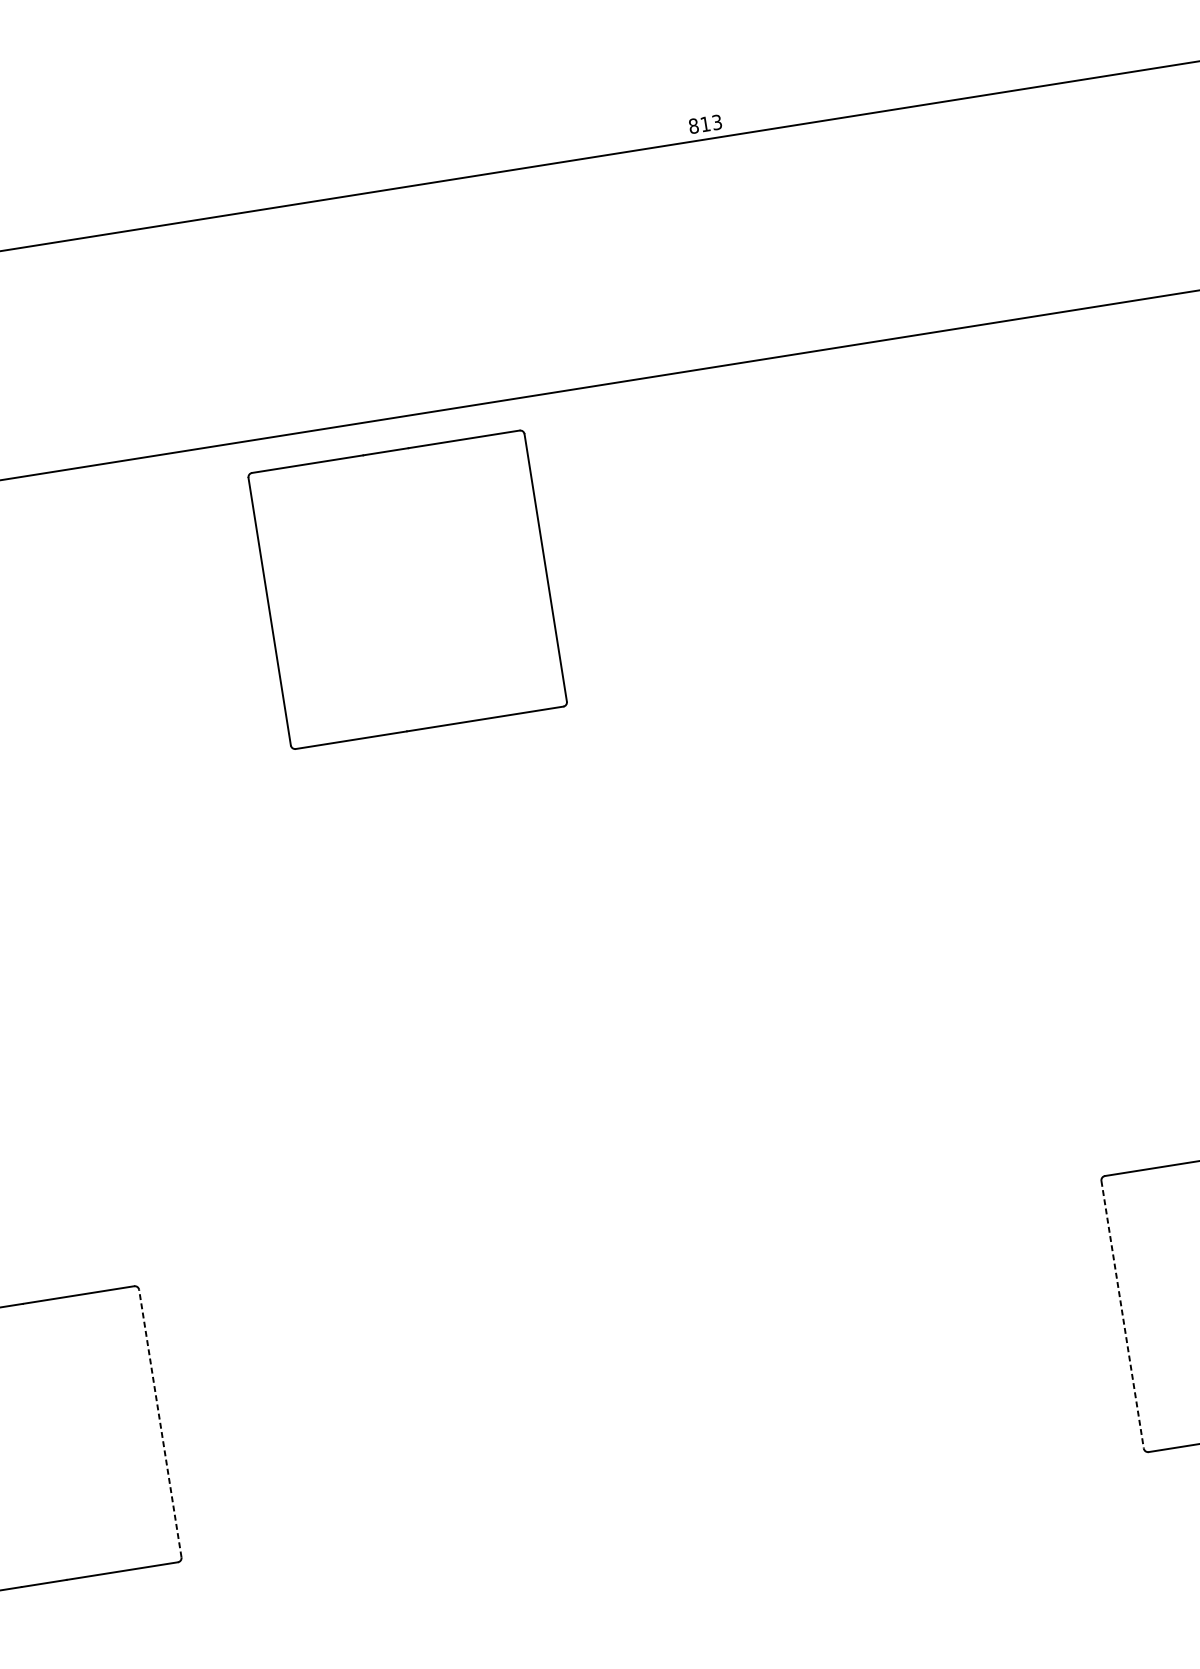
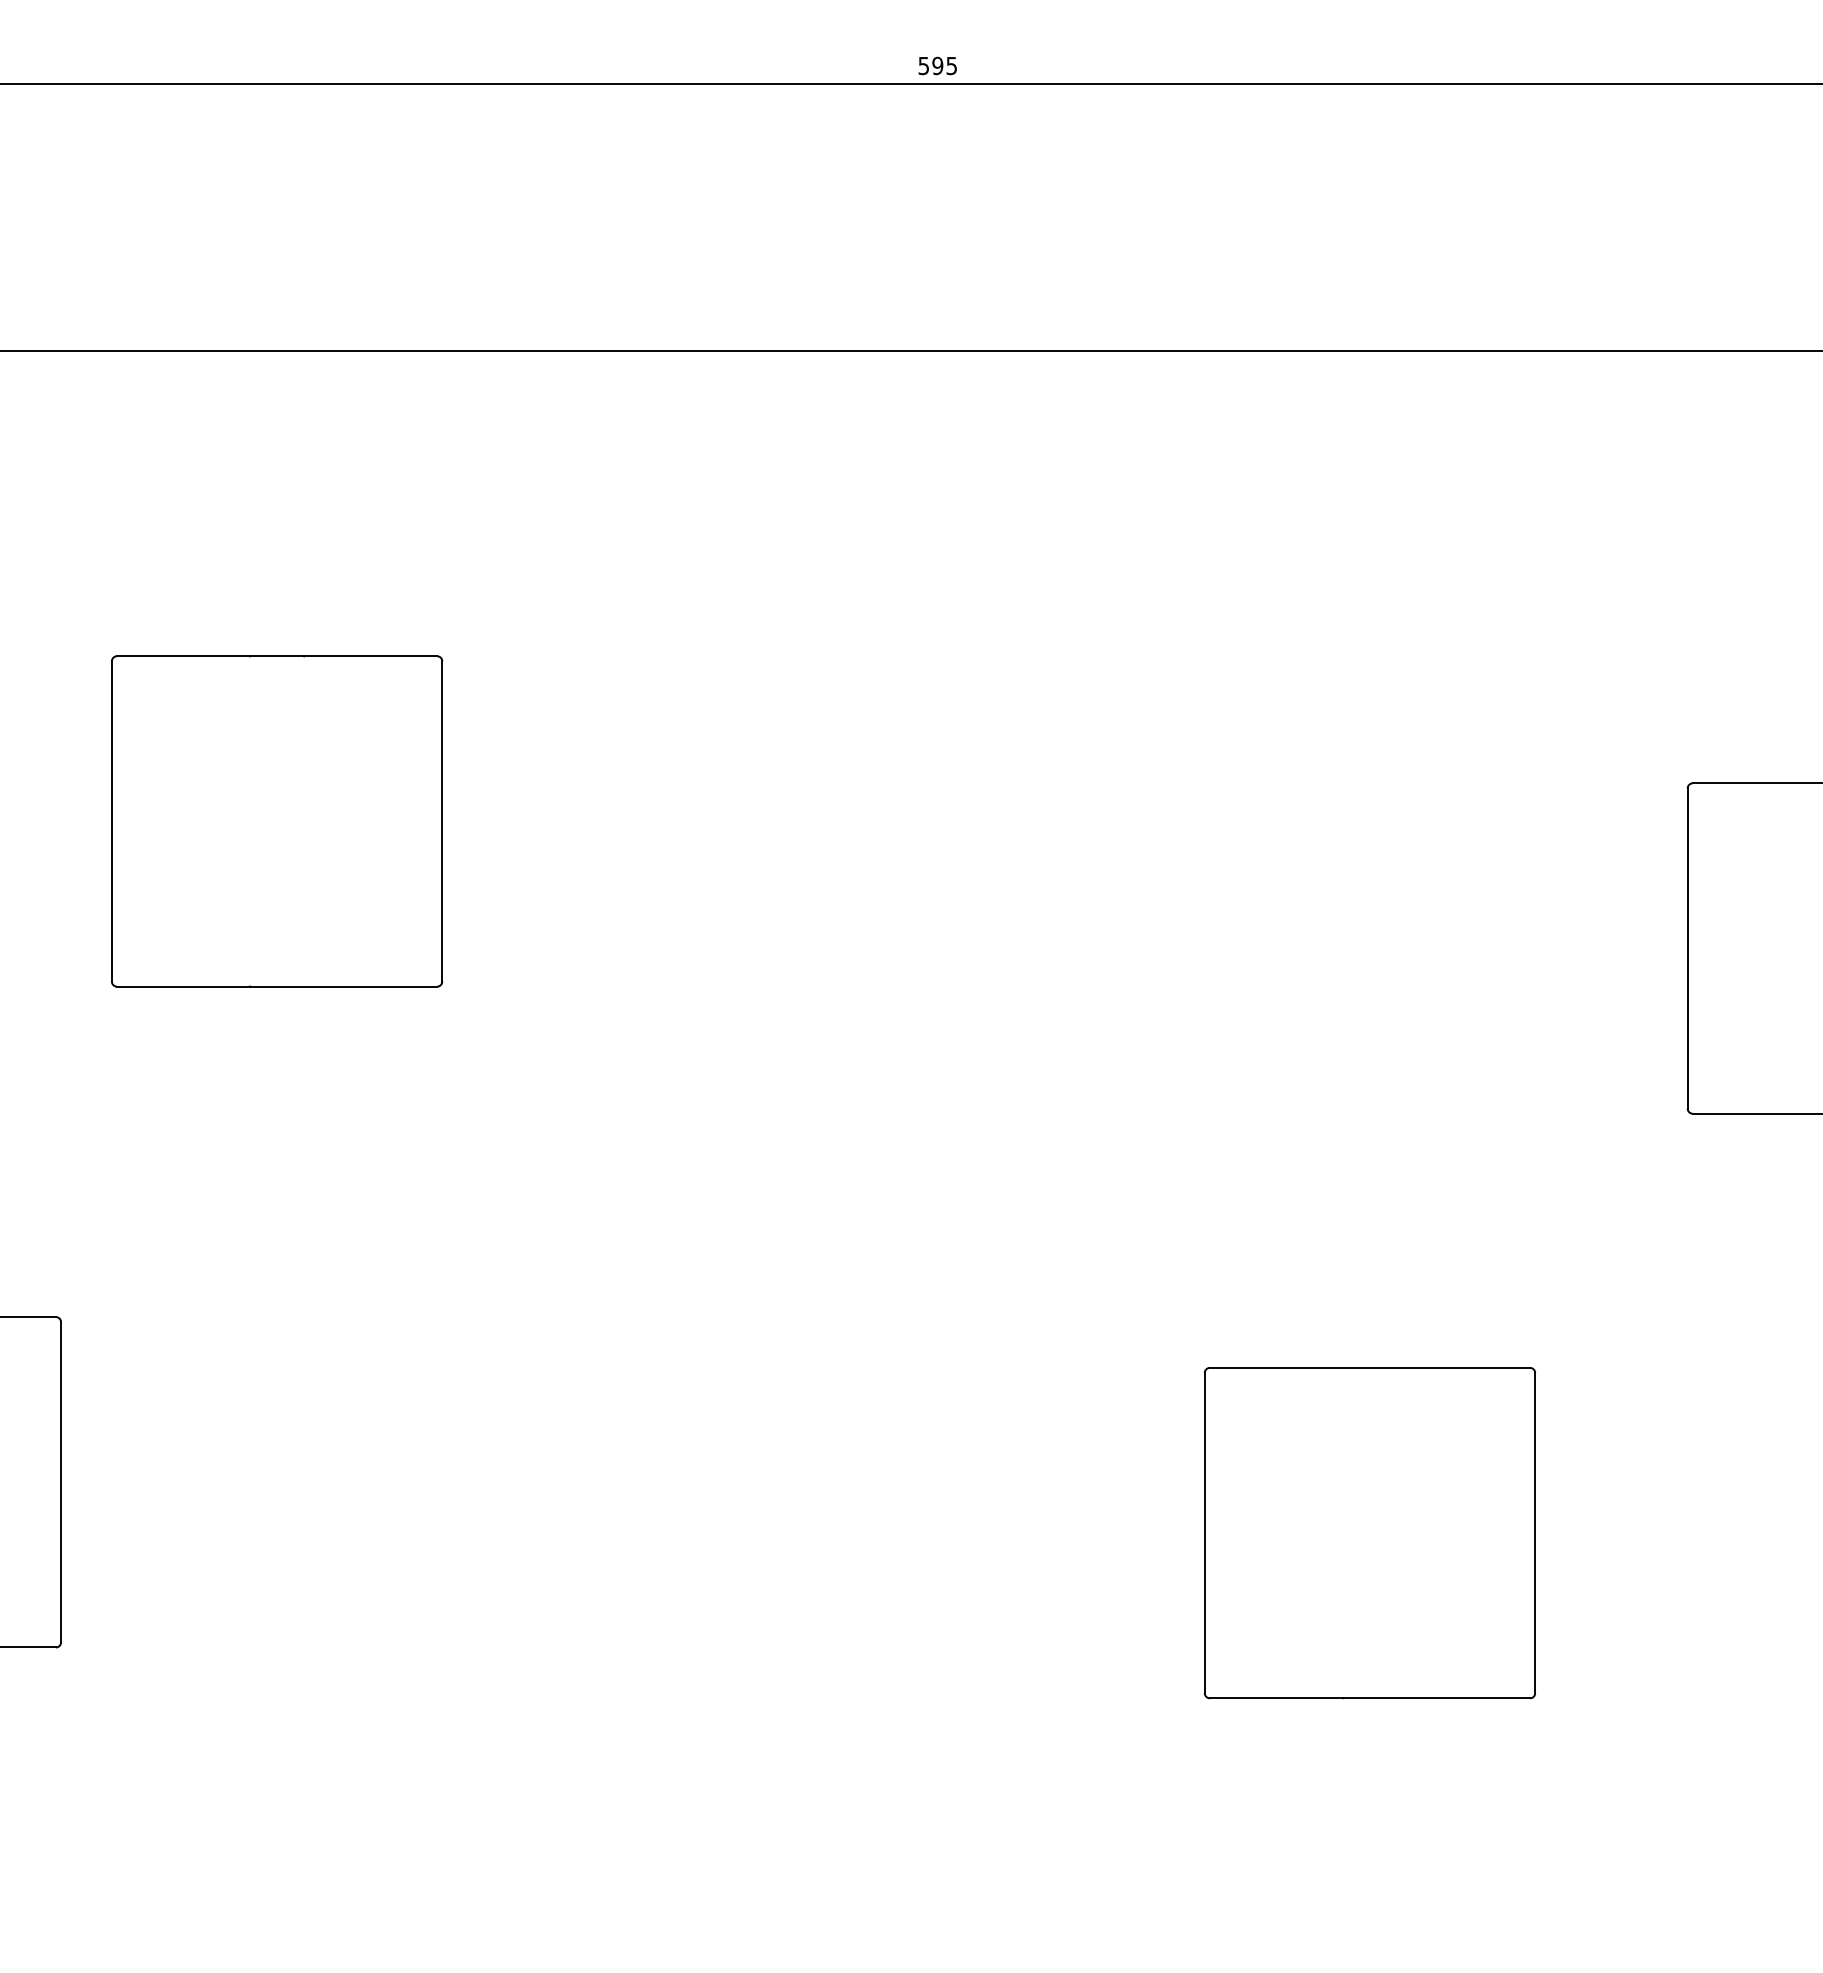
text: (705, 123) -> (937, 65), 813 -> 595
part: (408, 589) -> (277, 821), moved
line: (1122, 1315) -> (1204, 1533), dashed -> solid
line: (160, 1422) -> (61, 1481), dashed -> solid

